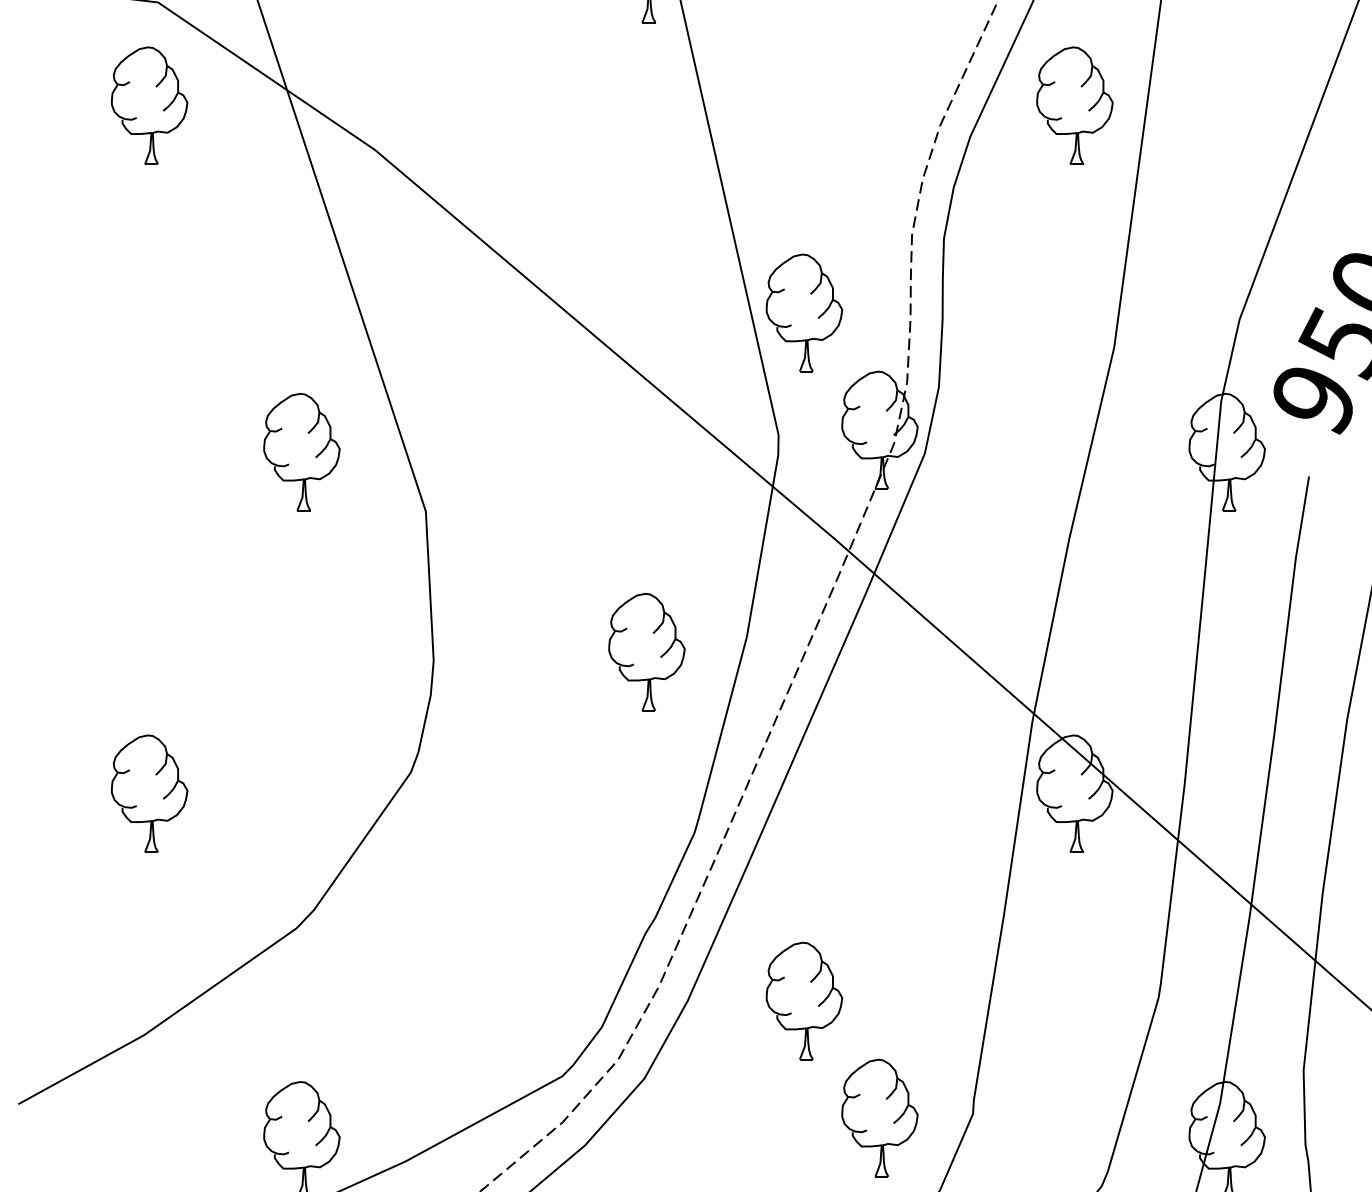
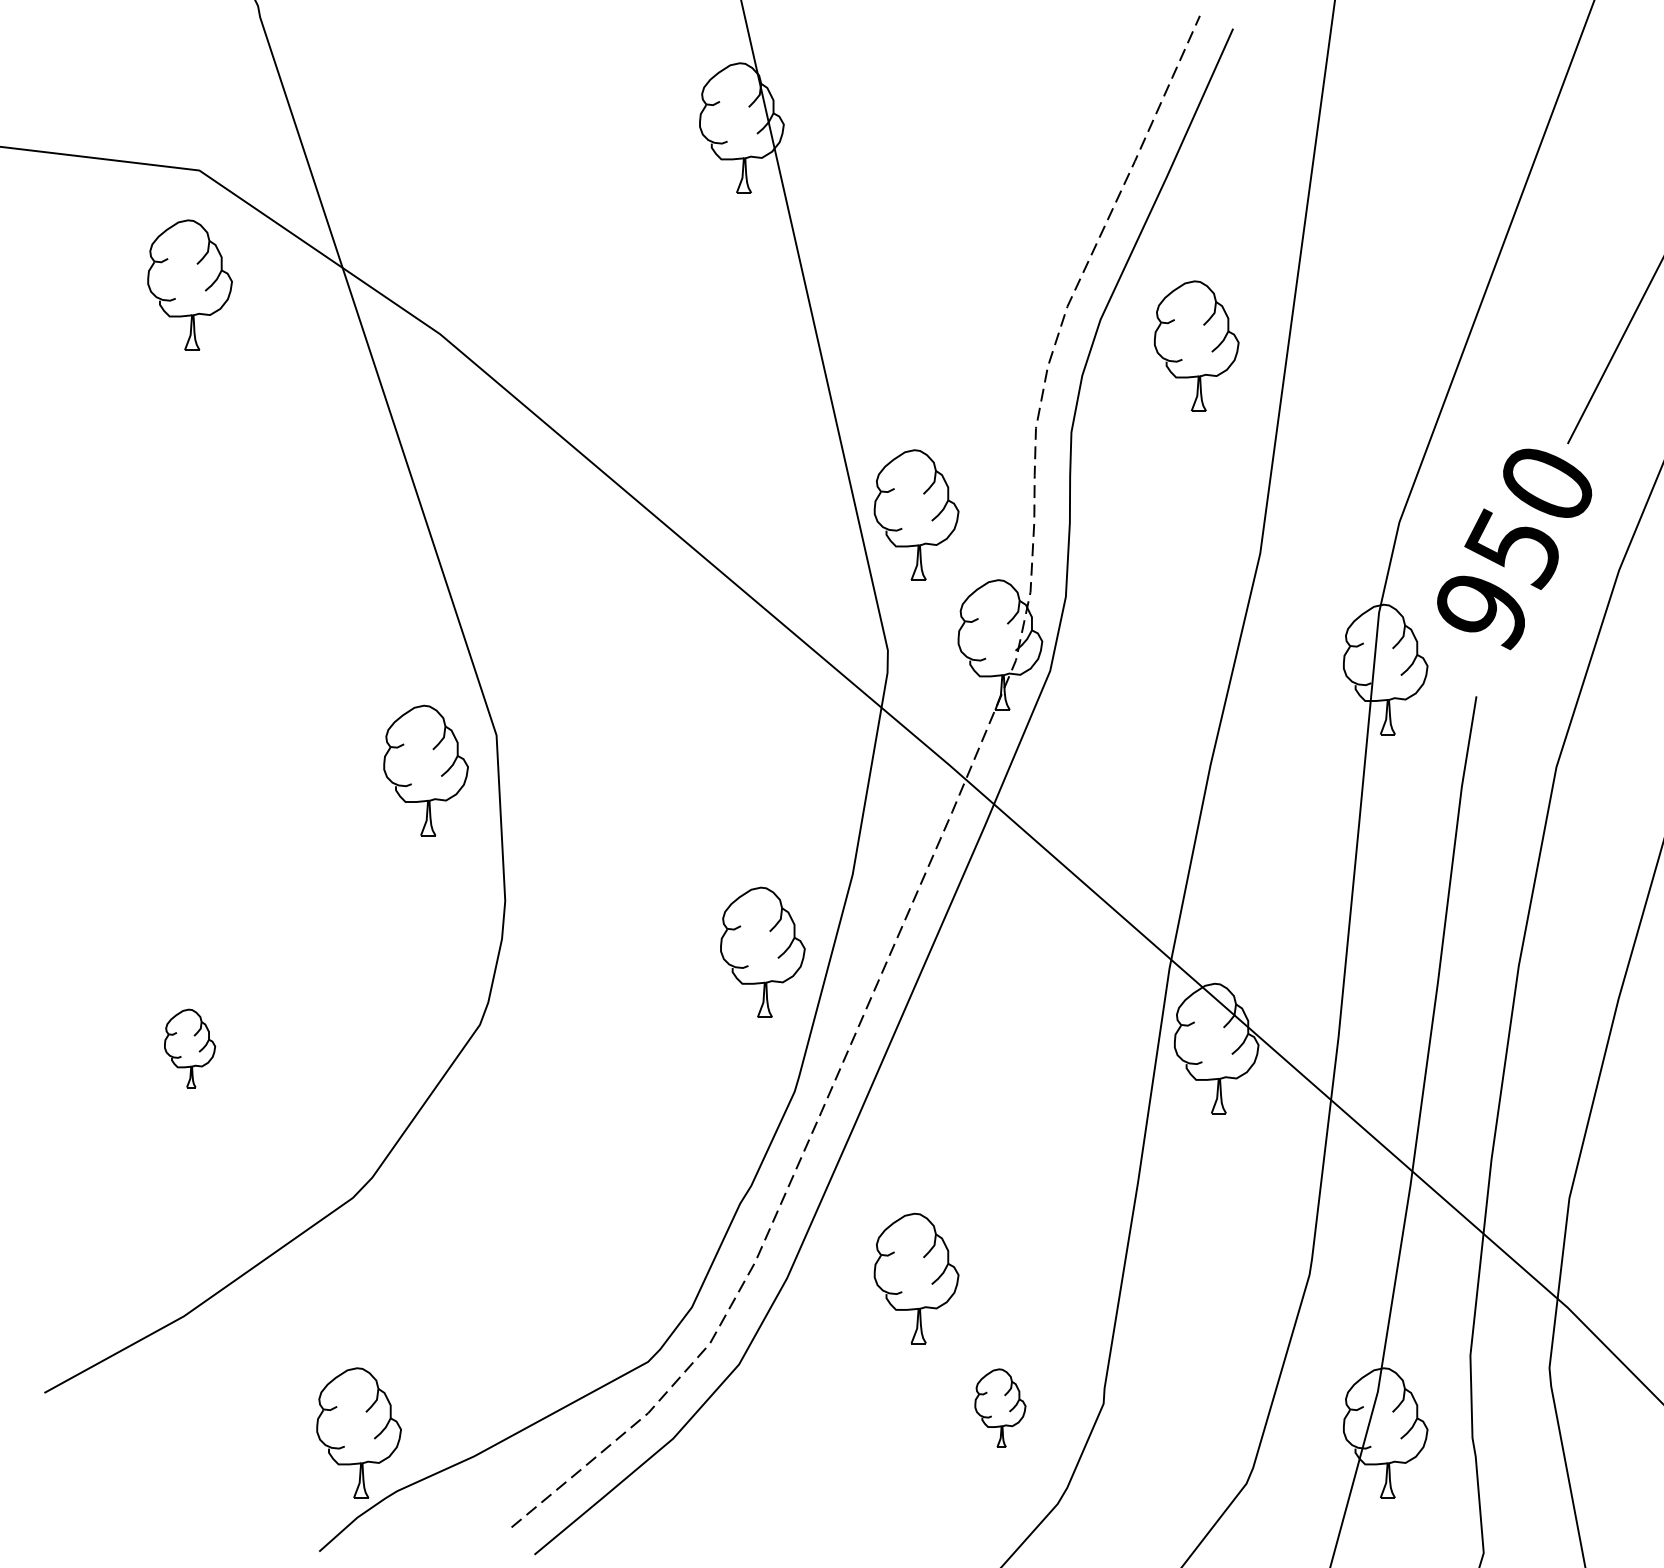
part: (1074, 105) -> (1196, 345), moved
part: (301, 452) -> (425, 770), moved
part: (646, 651) -> (762, 951), moved
part: (149, 793) -> (189, 1048), size x0.6
part: (880, 1117) -> (1000, 1407), size x0.6

